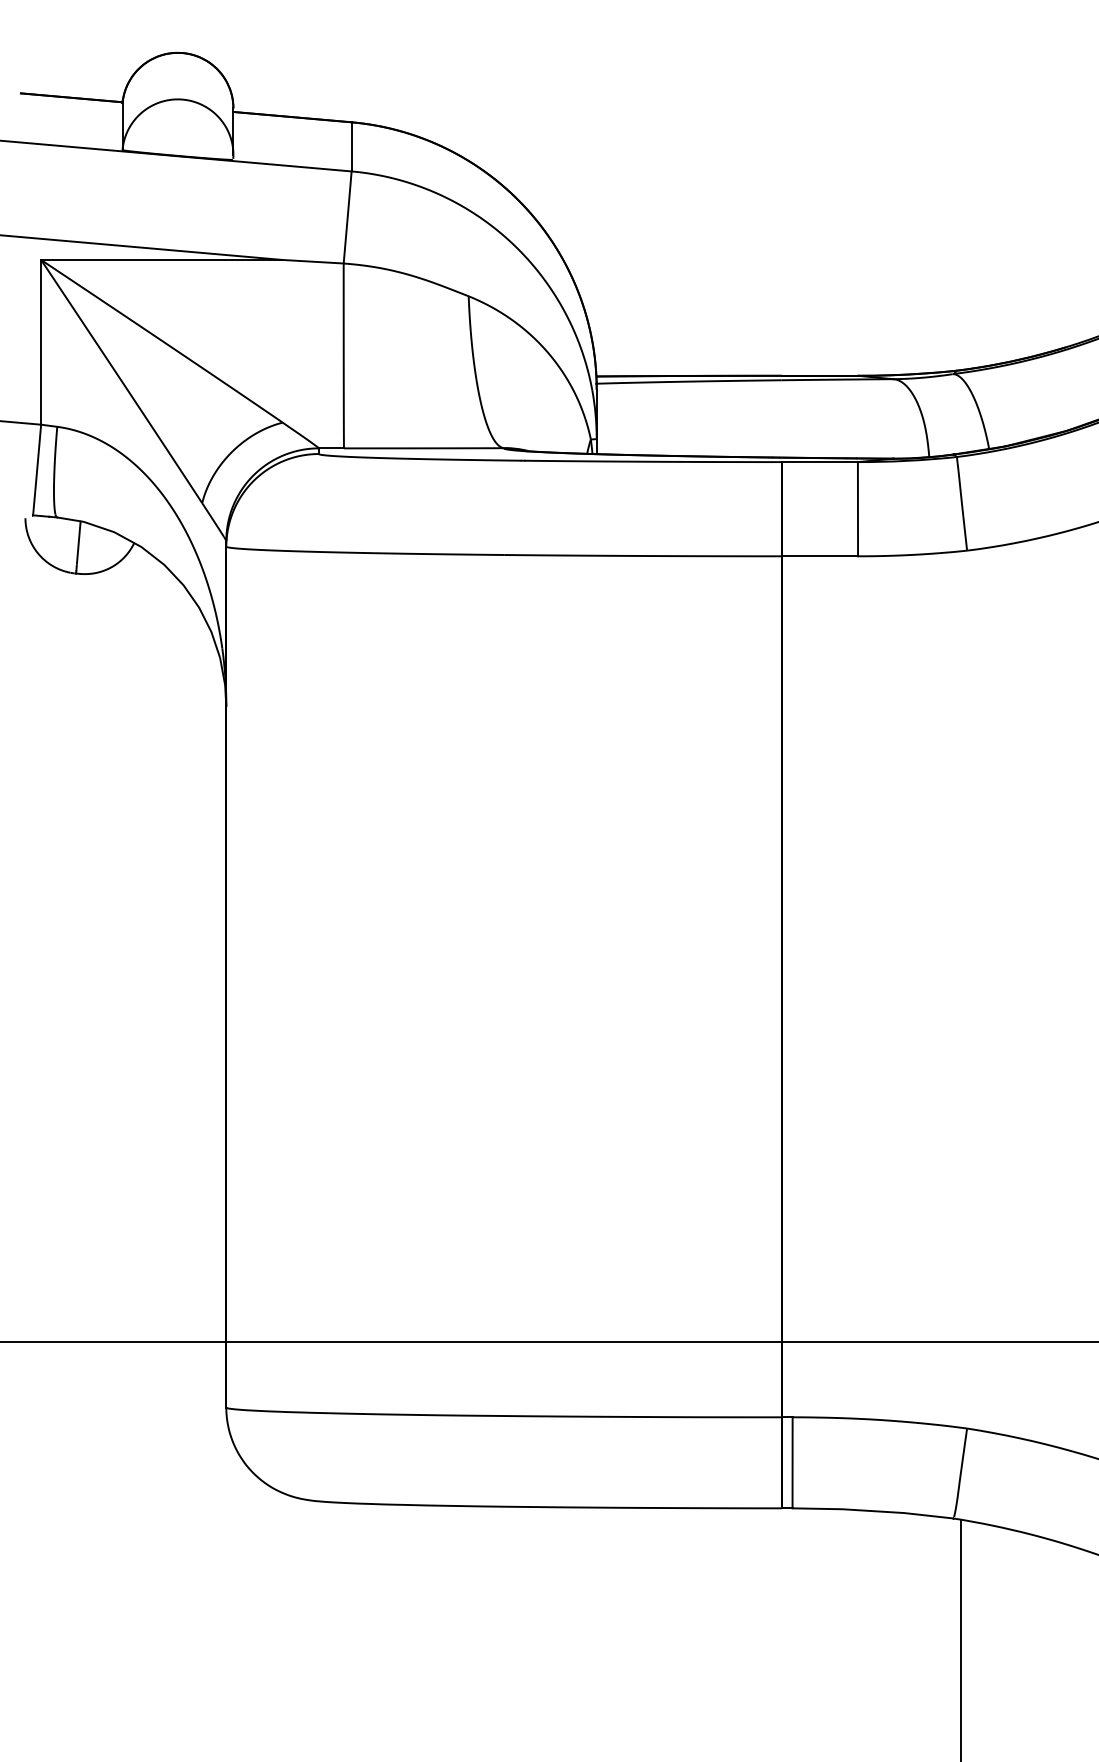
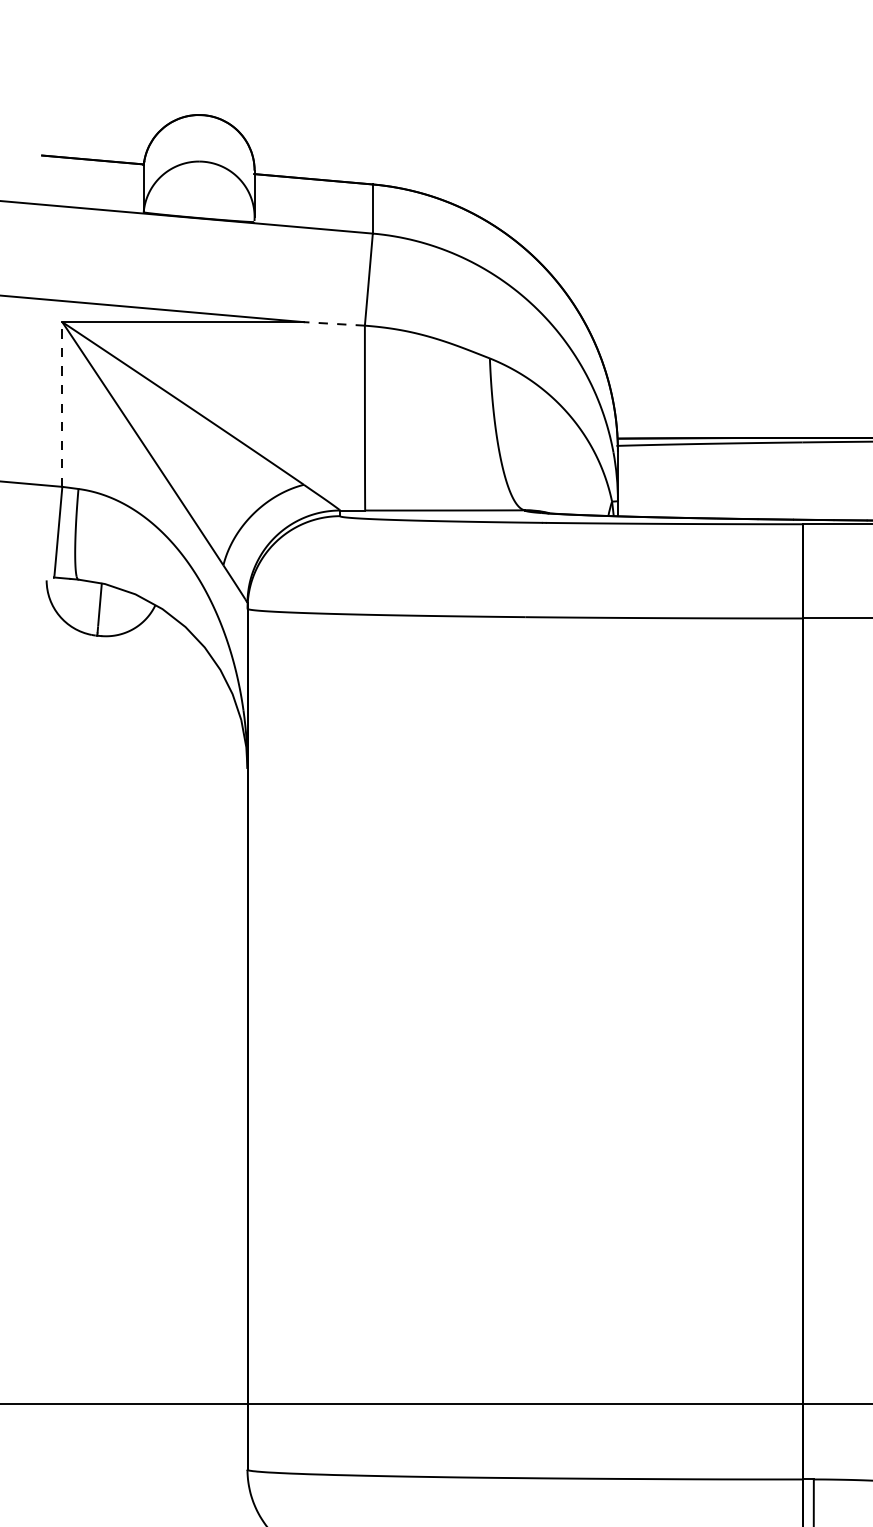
line: (313, 261) -> (334, 323), solid -> dashed
line: (41, 341) -> (62, 403), solid -> dashed

